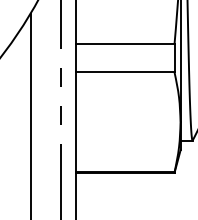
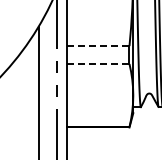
line: (125, 44) -> (98, 46), solid -> dashed
line: (123, 71) -> (97, 63), solid -> dashed

